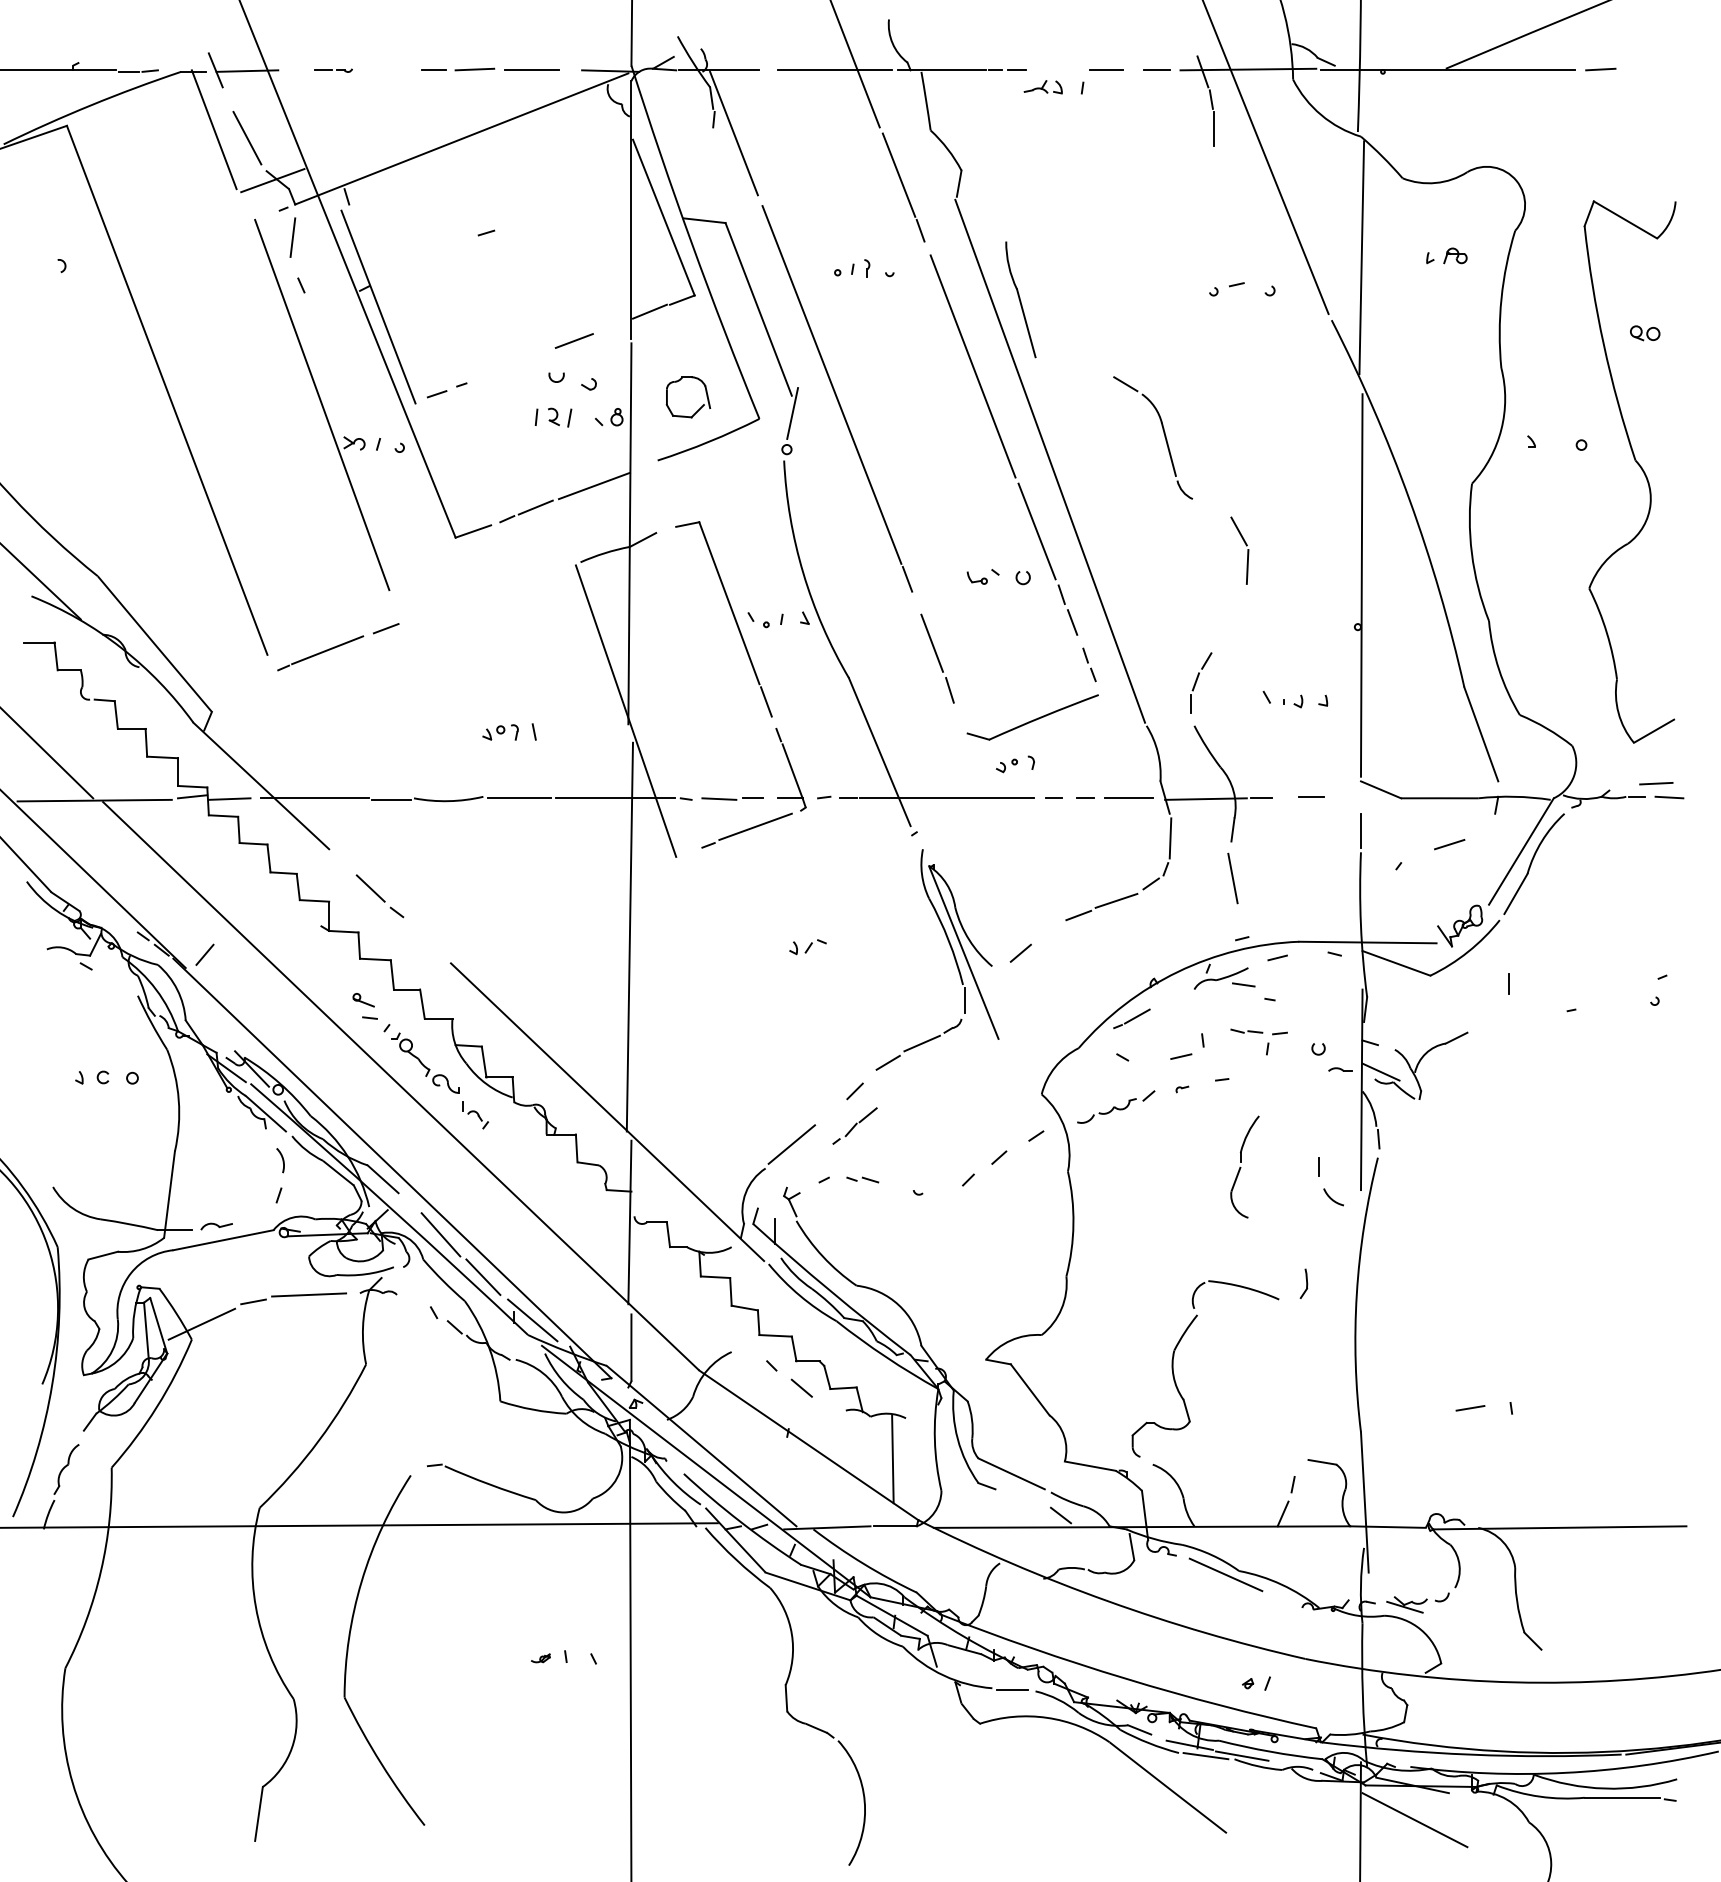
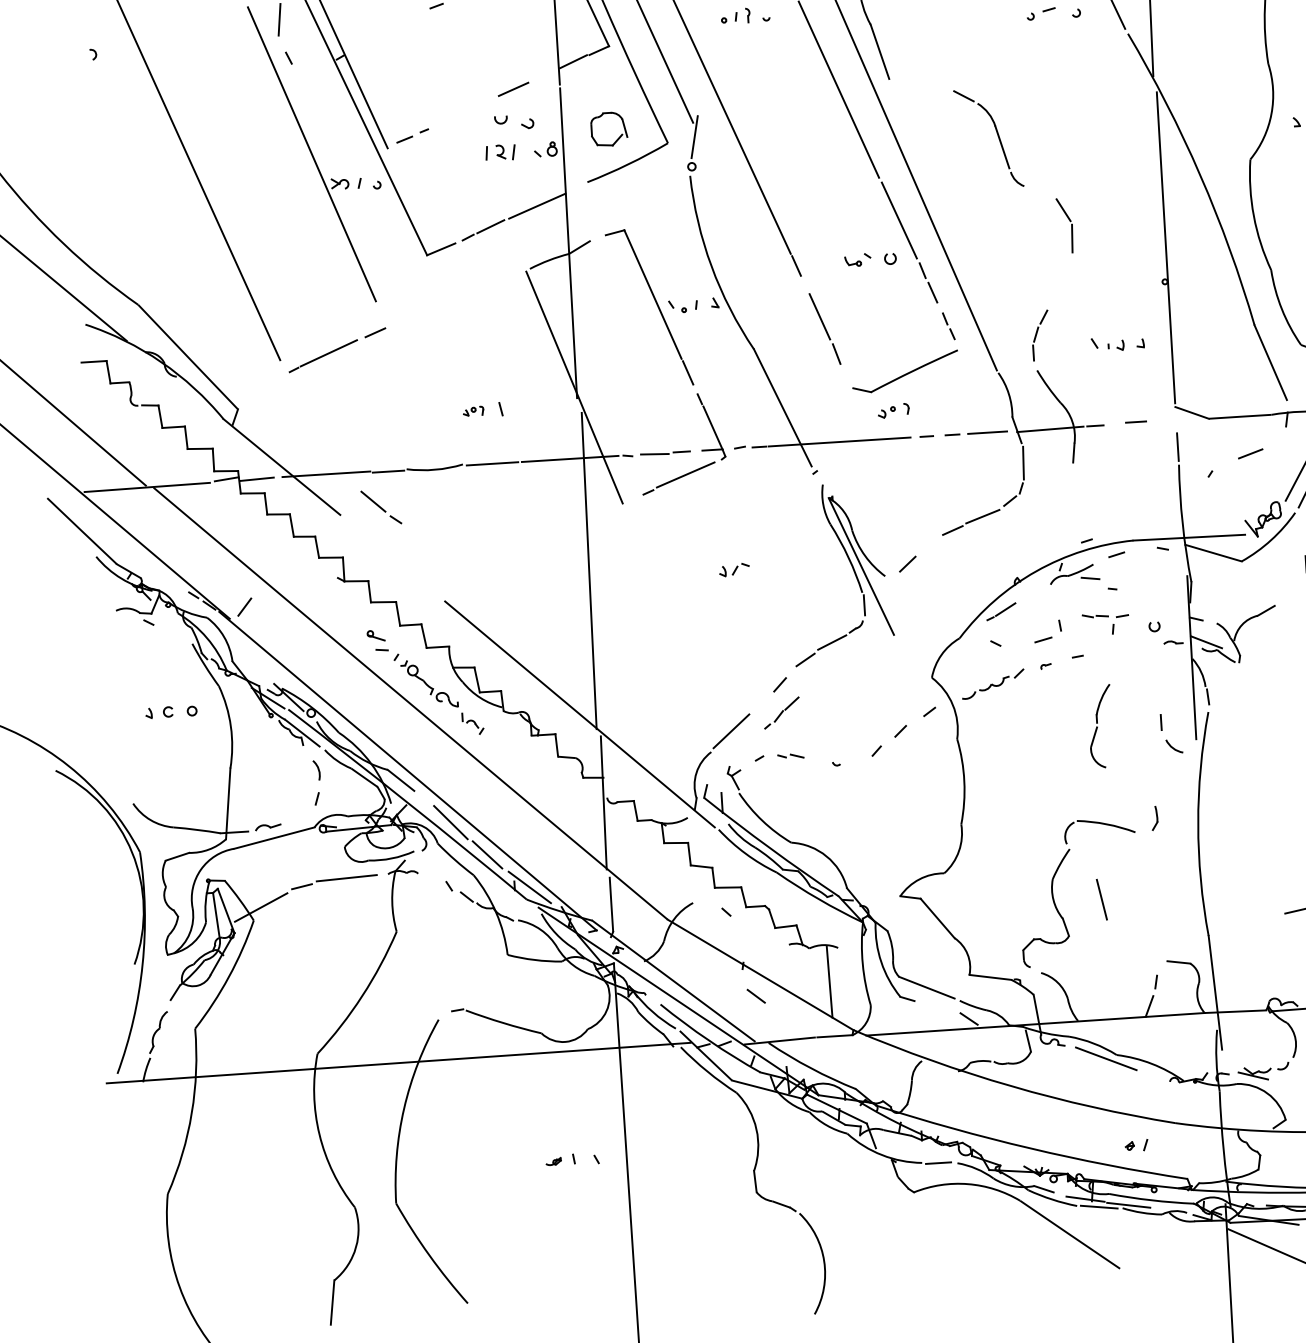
part: (500, 732) -> (473, 411), size x0.7
line: (1232, 878) -> (1101, 899), moved
part: (379, 896) -> (380, 507), moved
line: (801, 1387) -> (755, 995), moved

